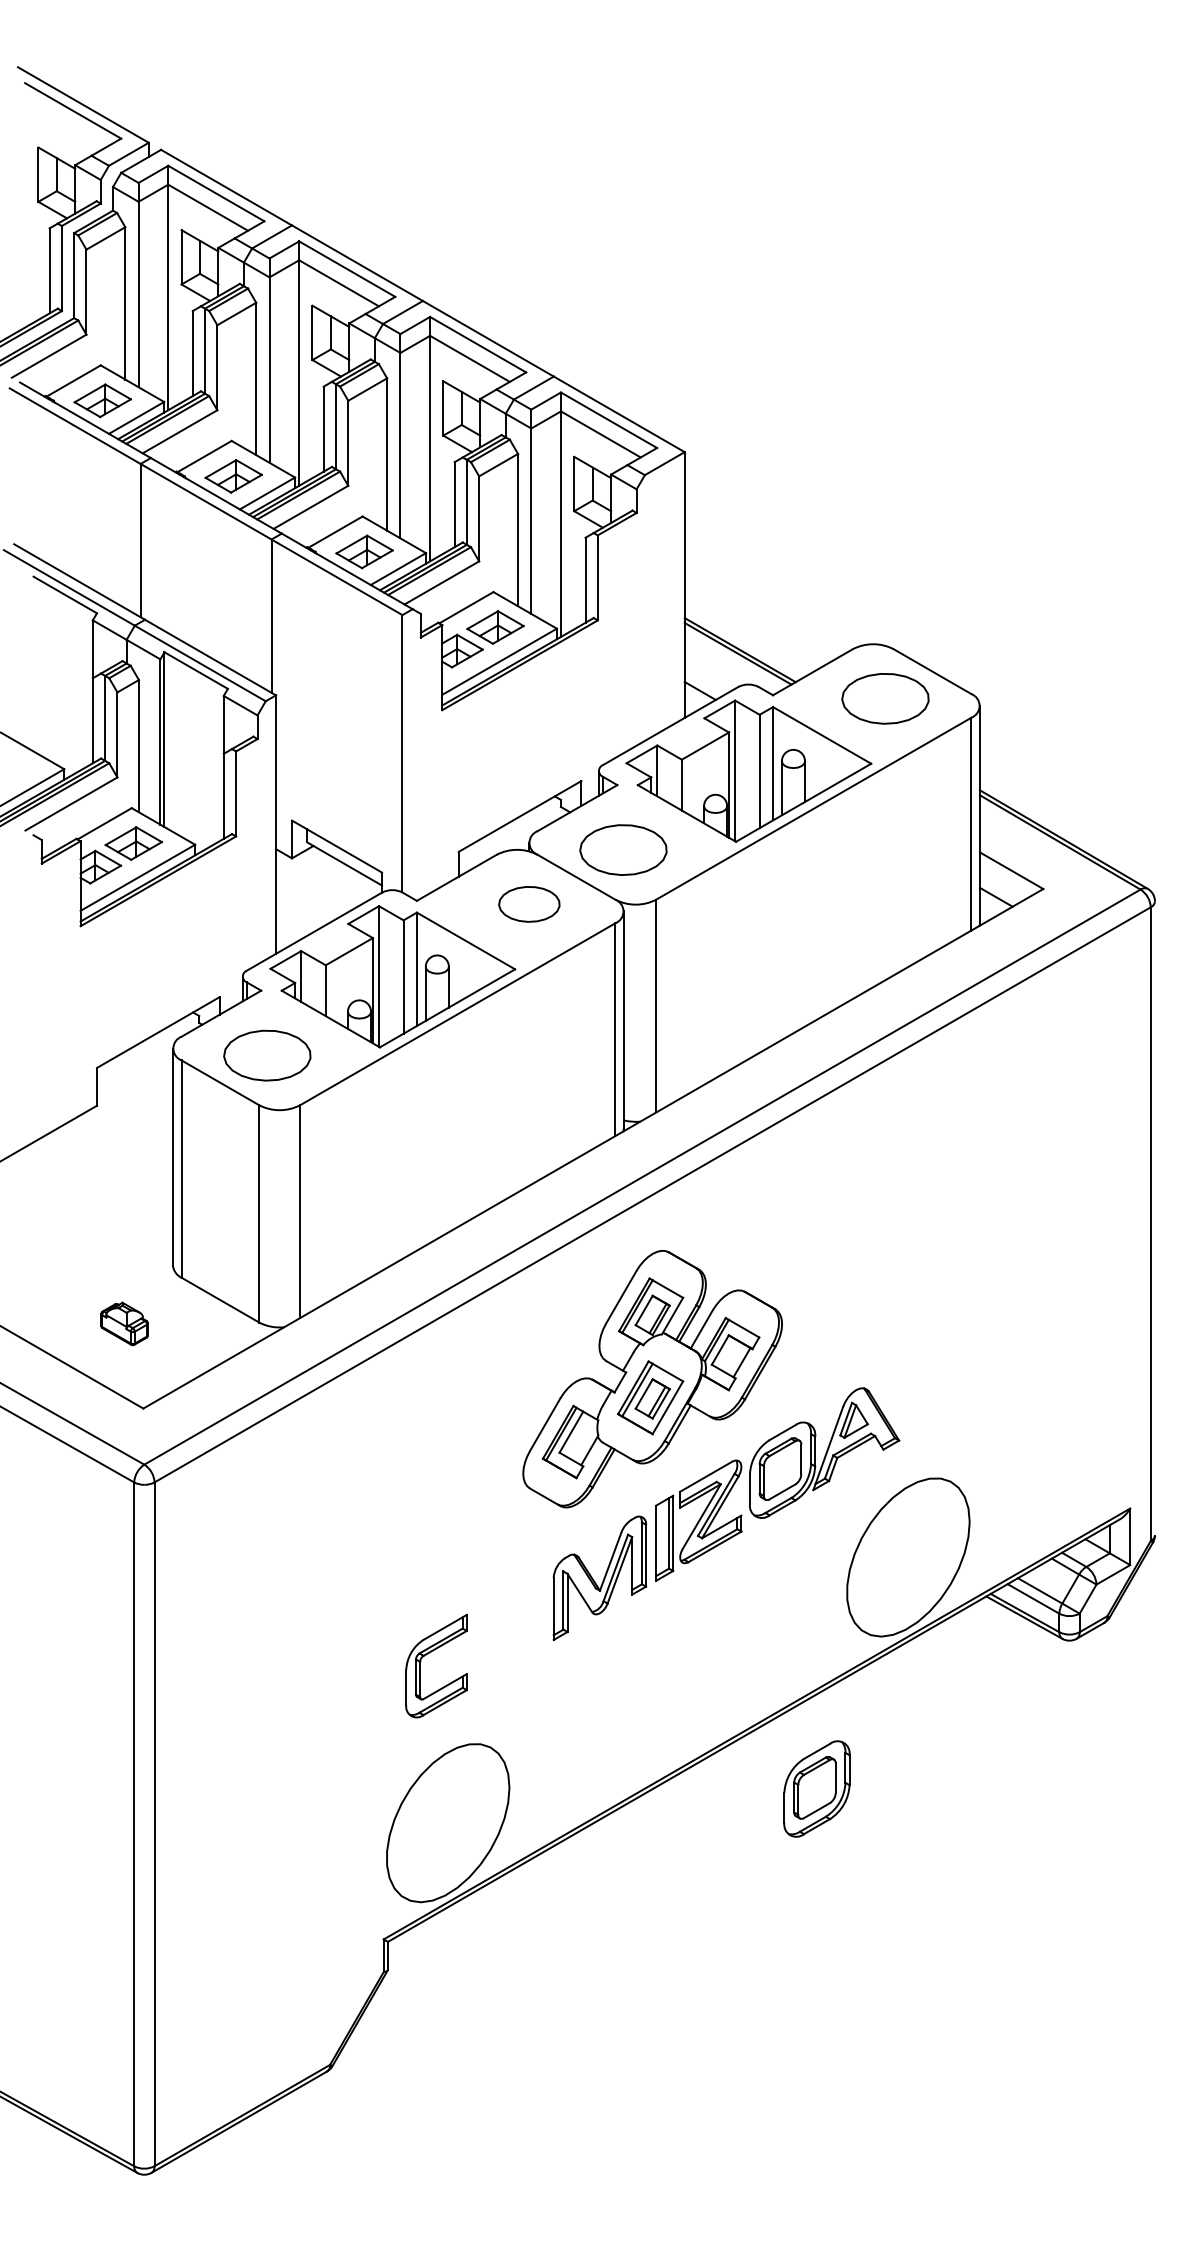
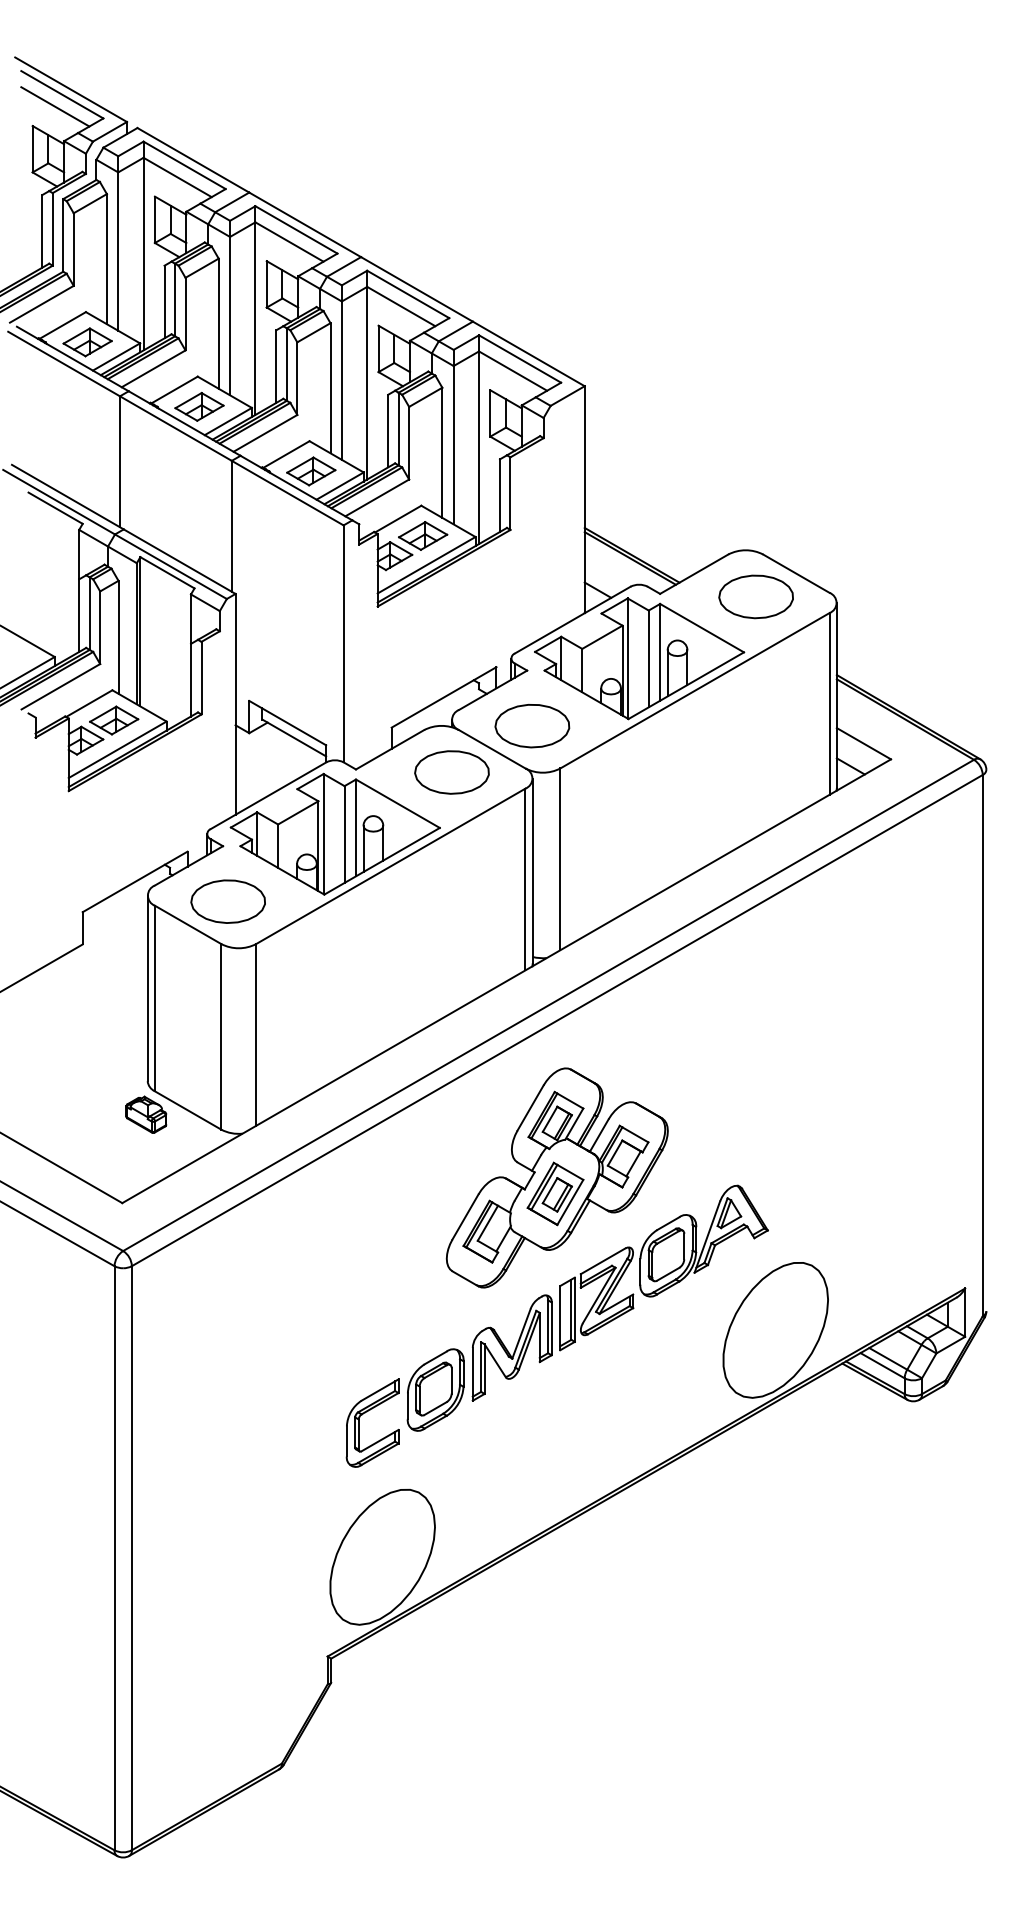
line: (65, 124) -> (55, 106), added
part: (528, 904) -> (451, 772), size x1.43
part: (124, 1323) -> (146, 1114), moved
part: (816, 1788) -> (435, 1389), moved

